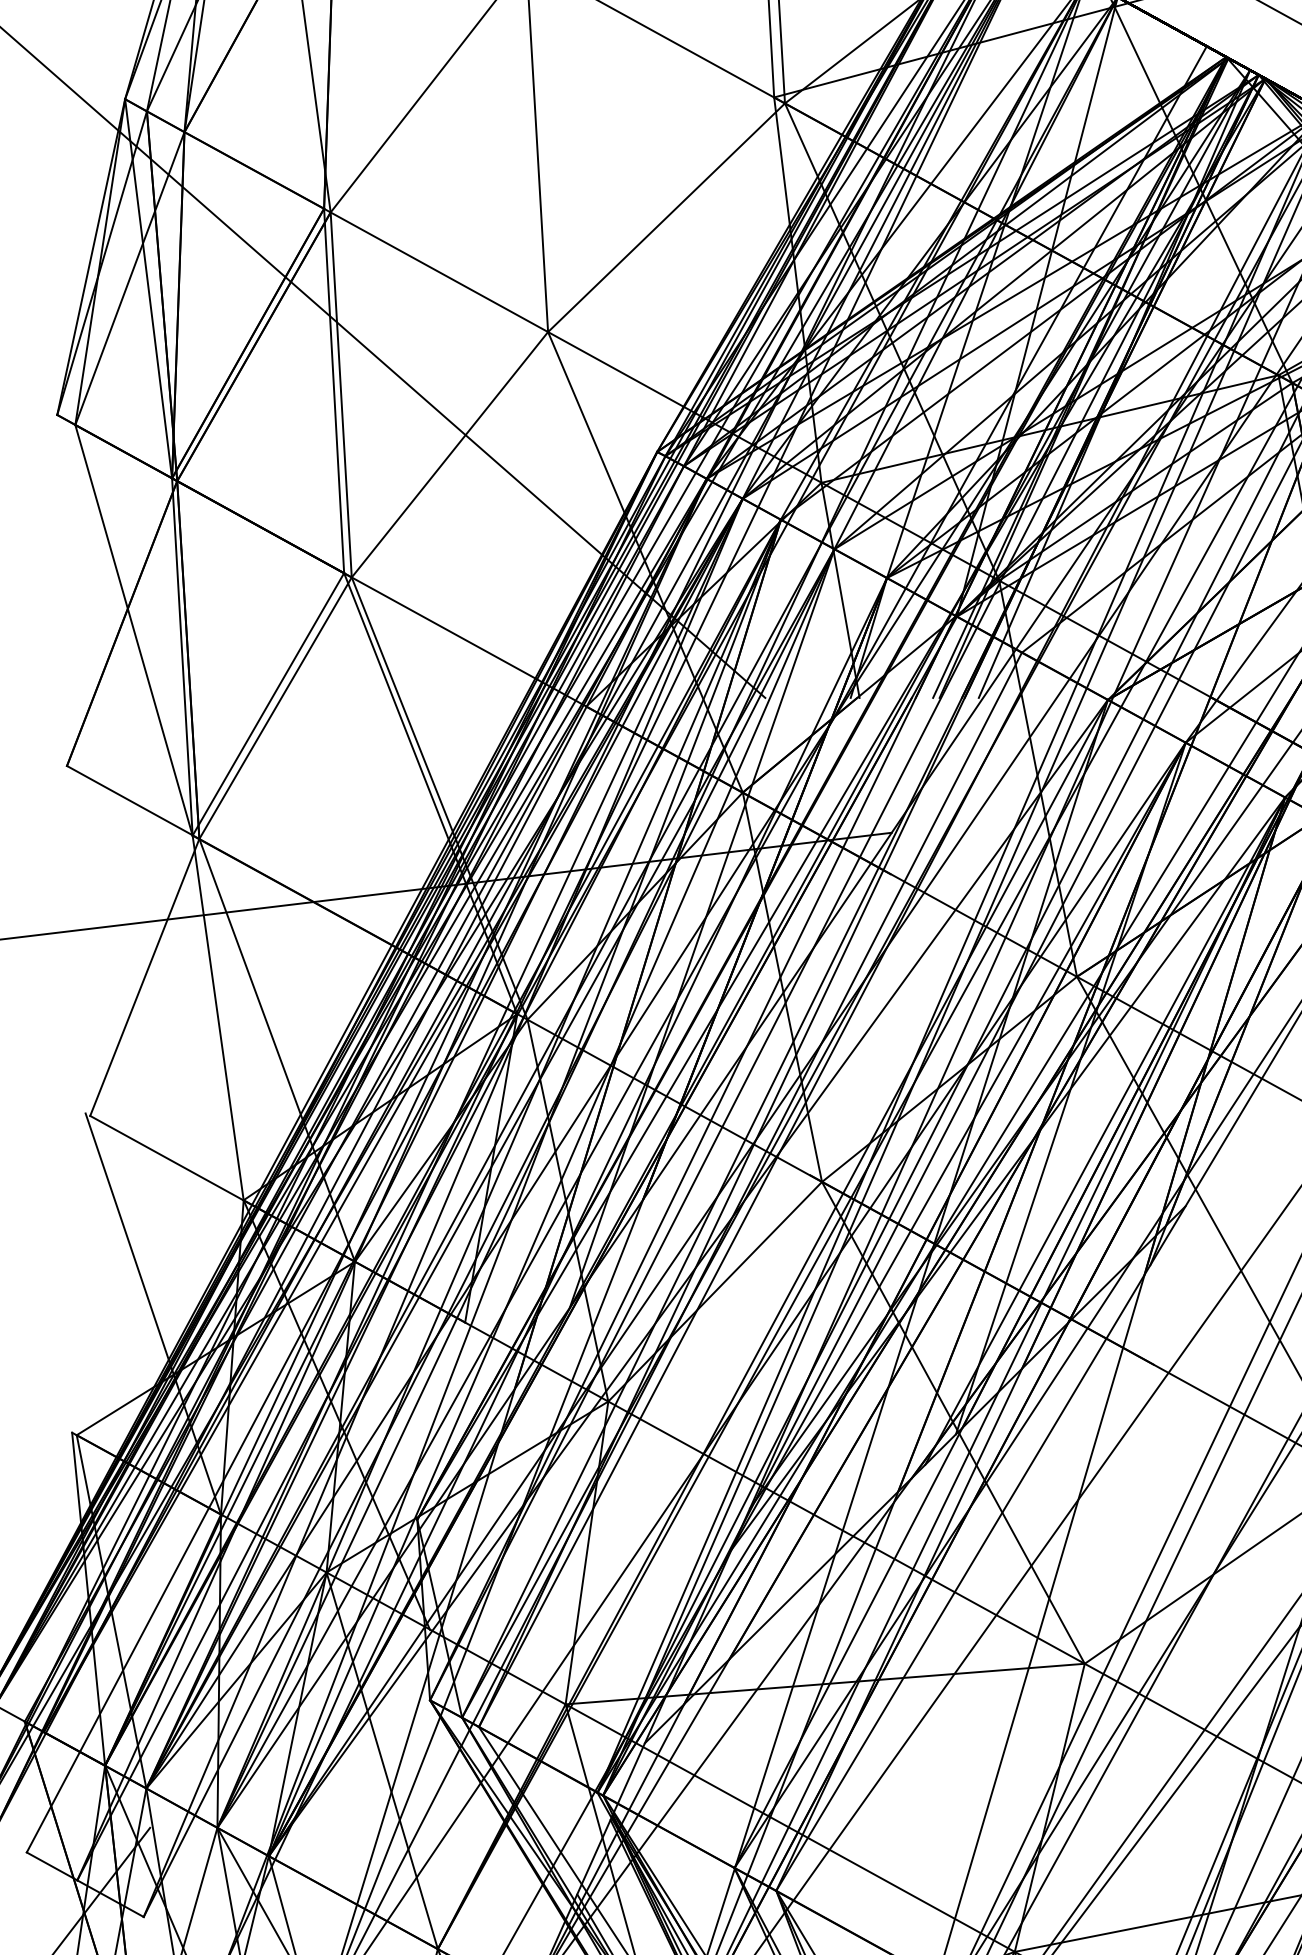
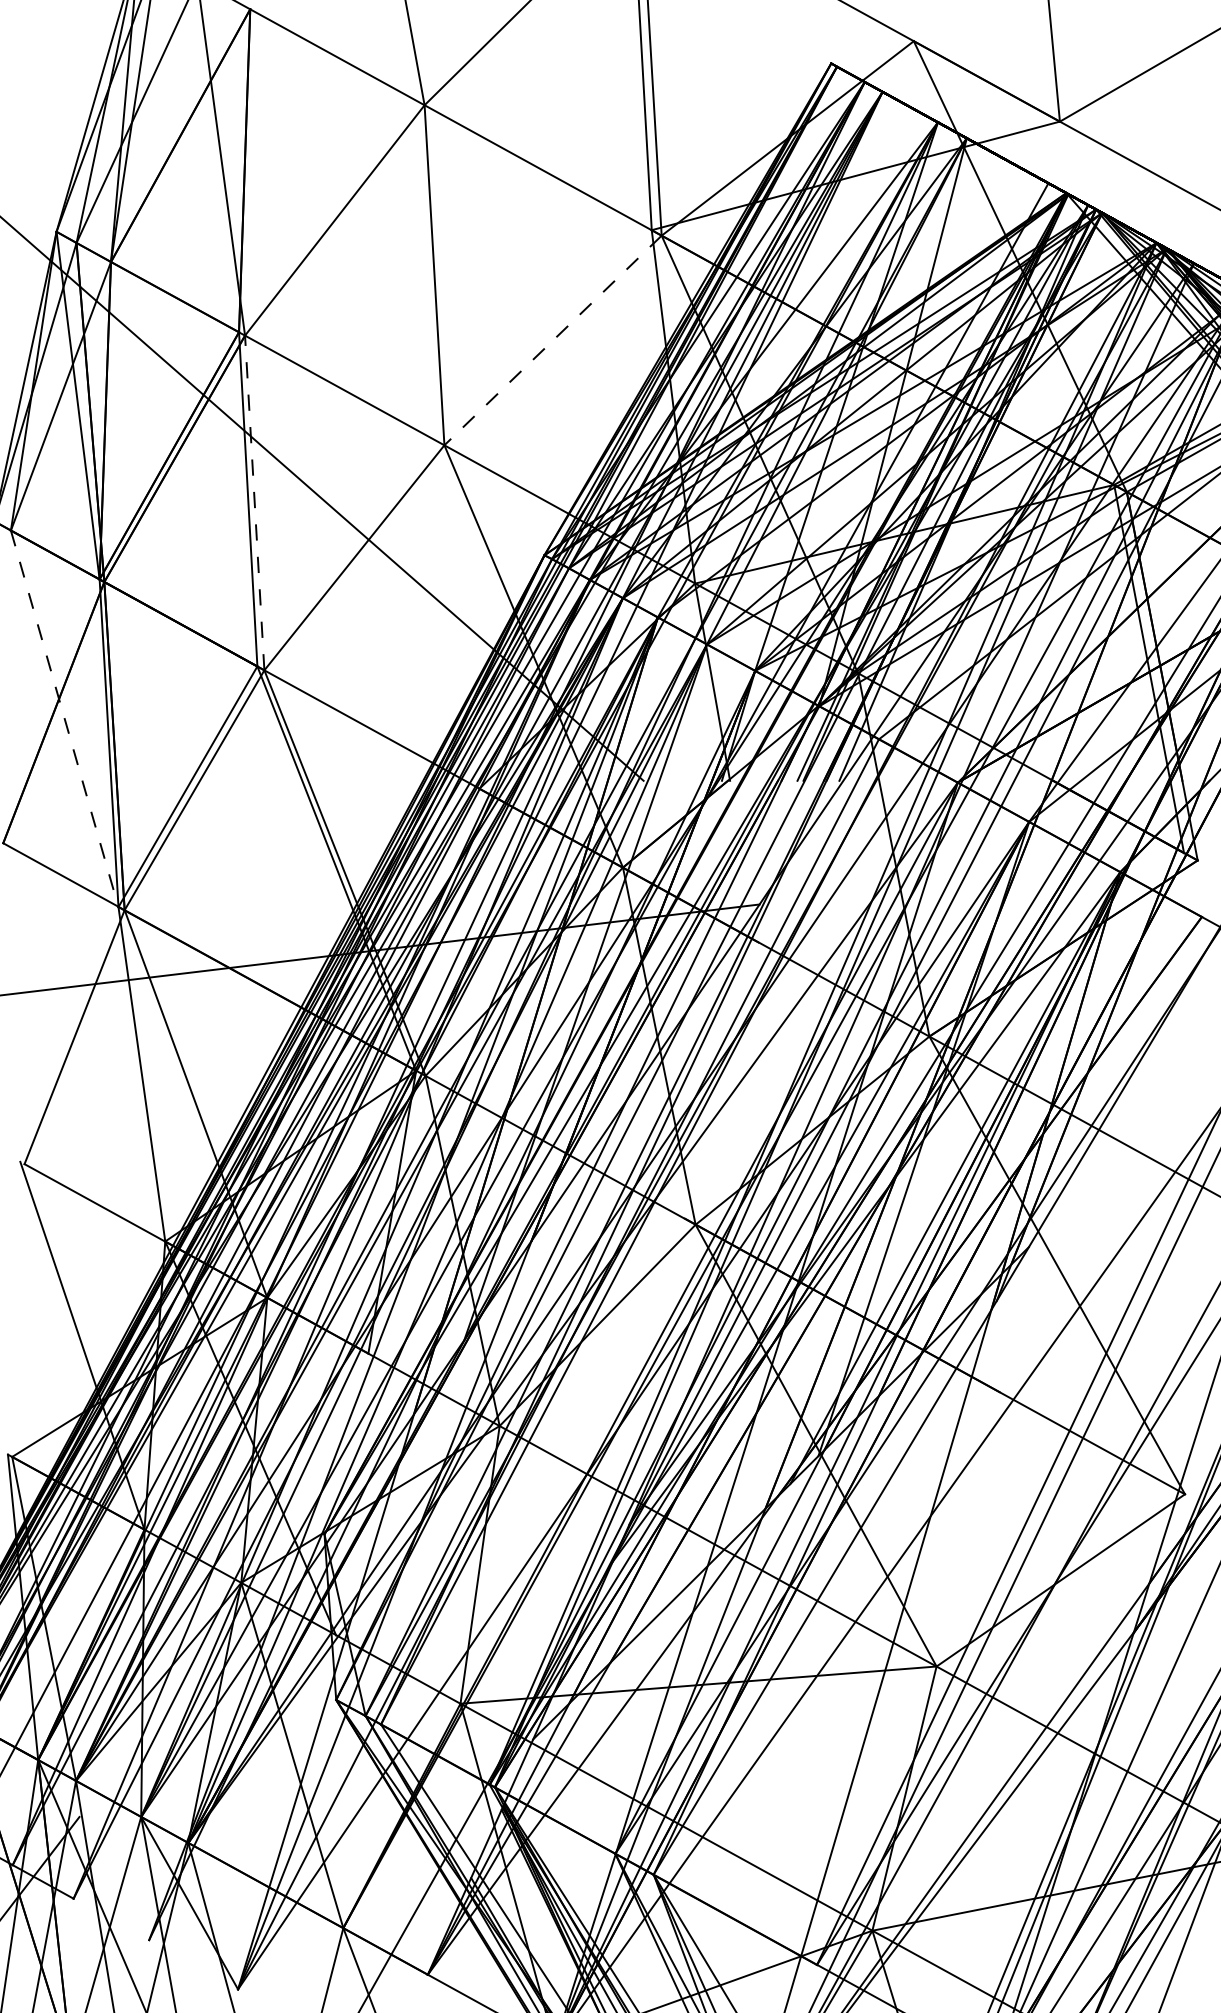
line: (667, 217) -> (553, 340), solid -> dashed
line: (340, 395) -> (254, 503), solid -> dashed
line: (133, 629) -> (64, 718), solid -> dashed

